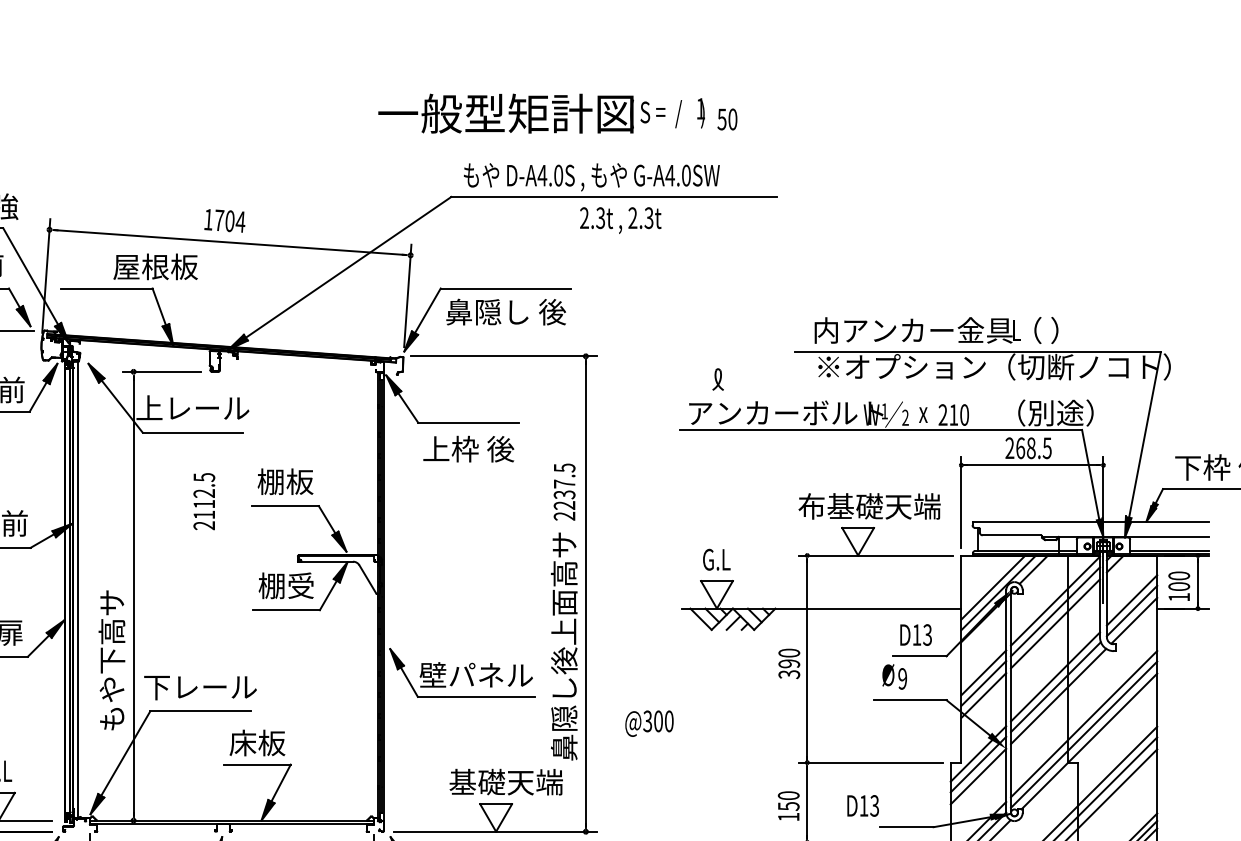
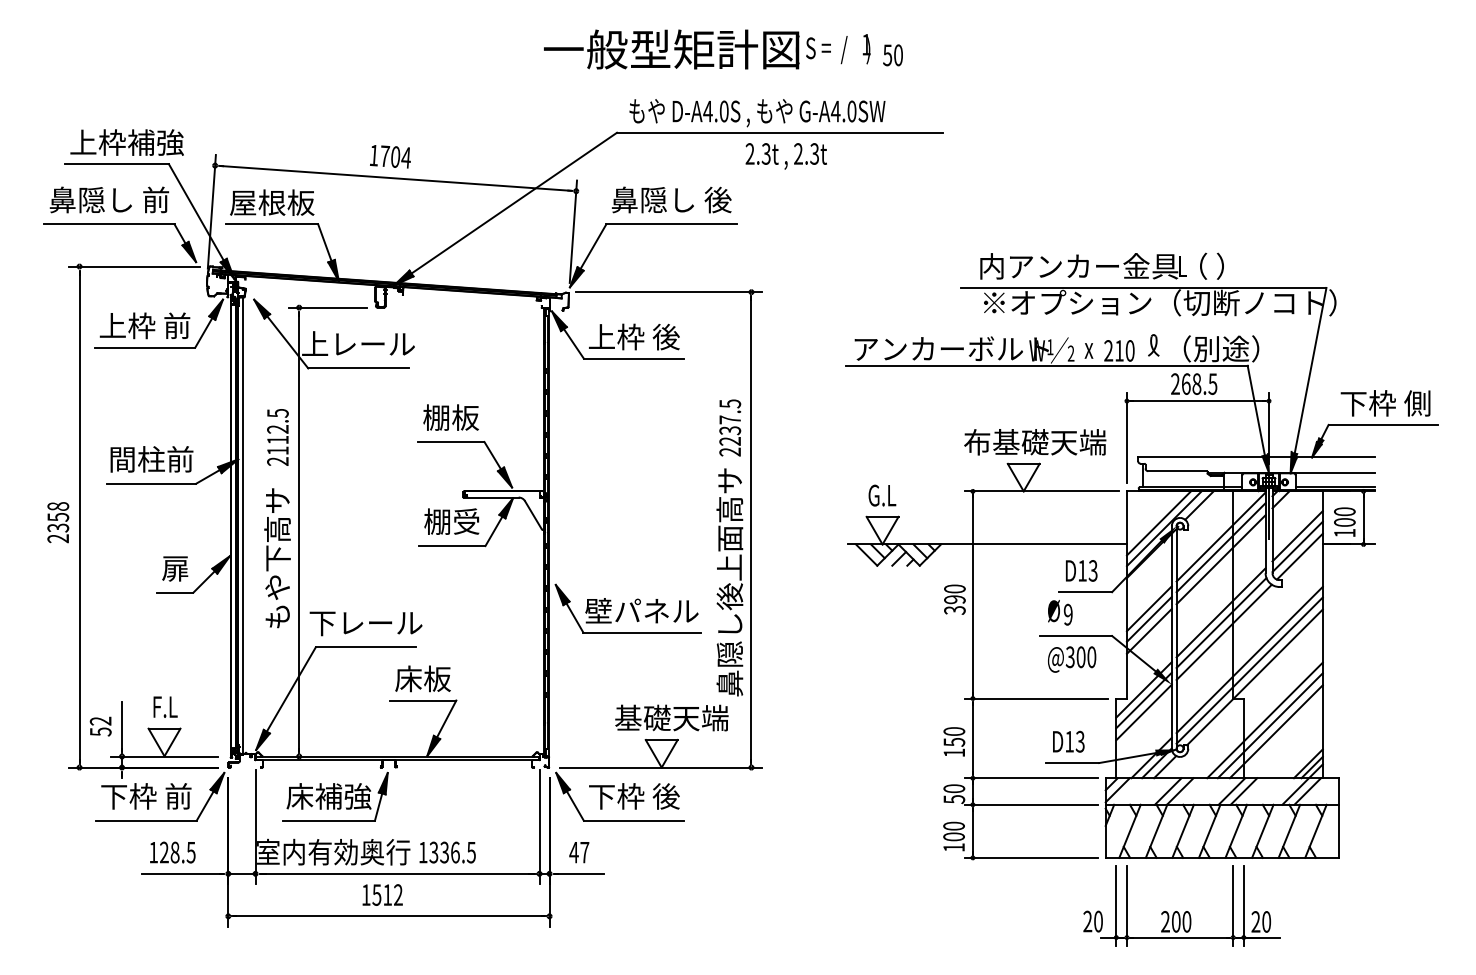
text: (155, 266) -> (272, 202), moved
text: (505, 311) -> (671, 199), moved
part: (717, 379) -> (1153, 345), moved
text: (468, 448) -> (634, 336), moved
text: (203, 501) -> (277, 437), moved
text: (111, 660) -> (277, 558), moved
text: (649, 723) -> (1072, 659), moved
text: (862, 805) -> (1068, 741), moved

